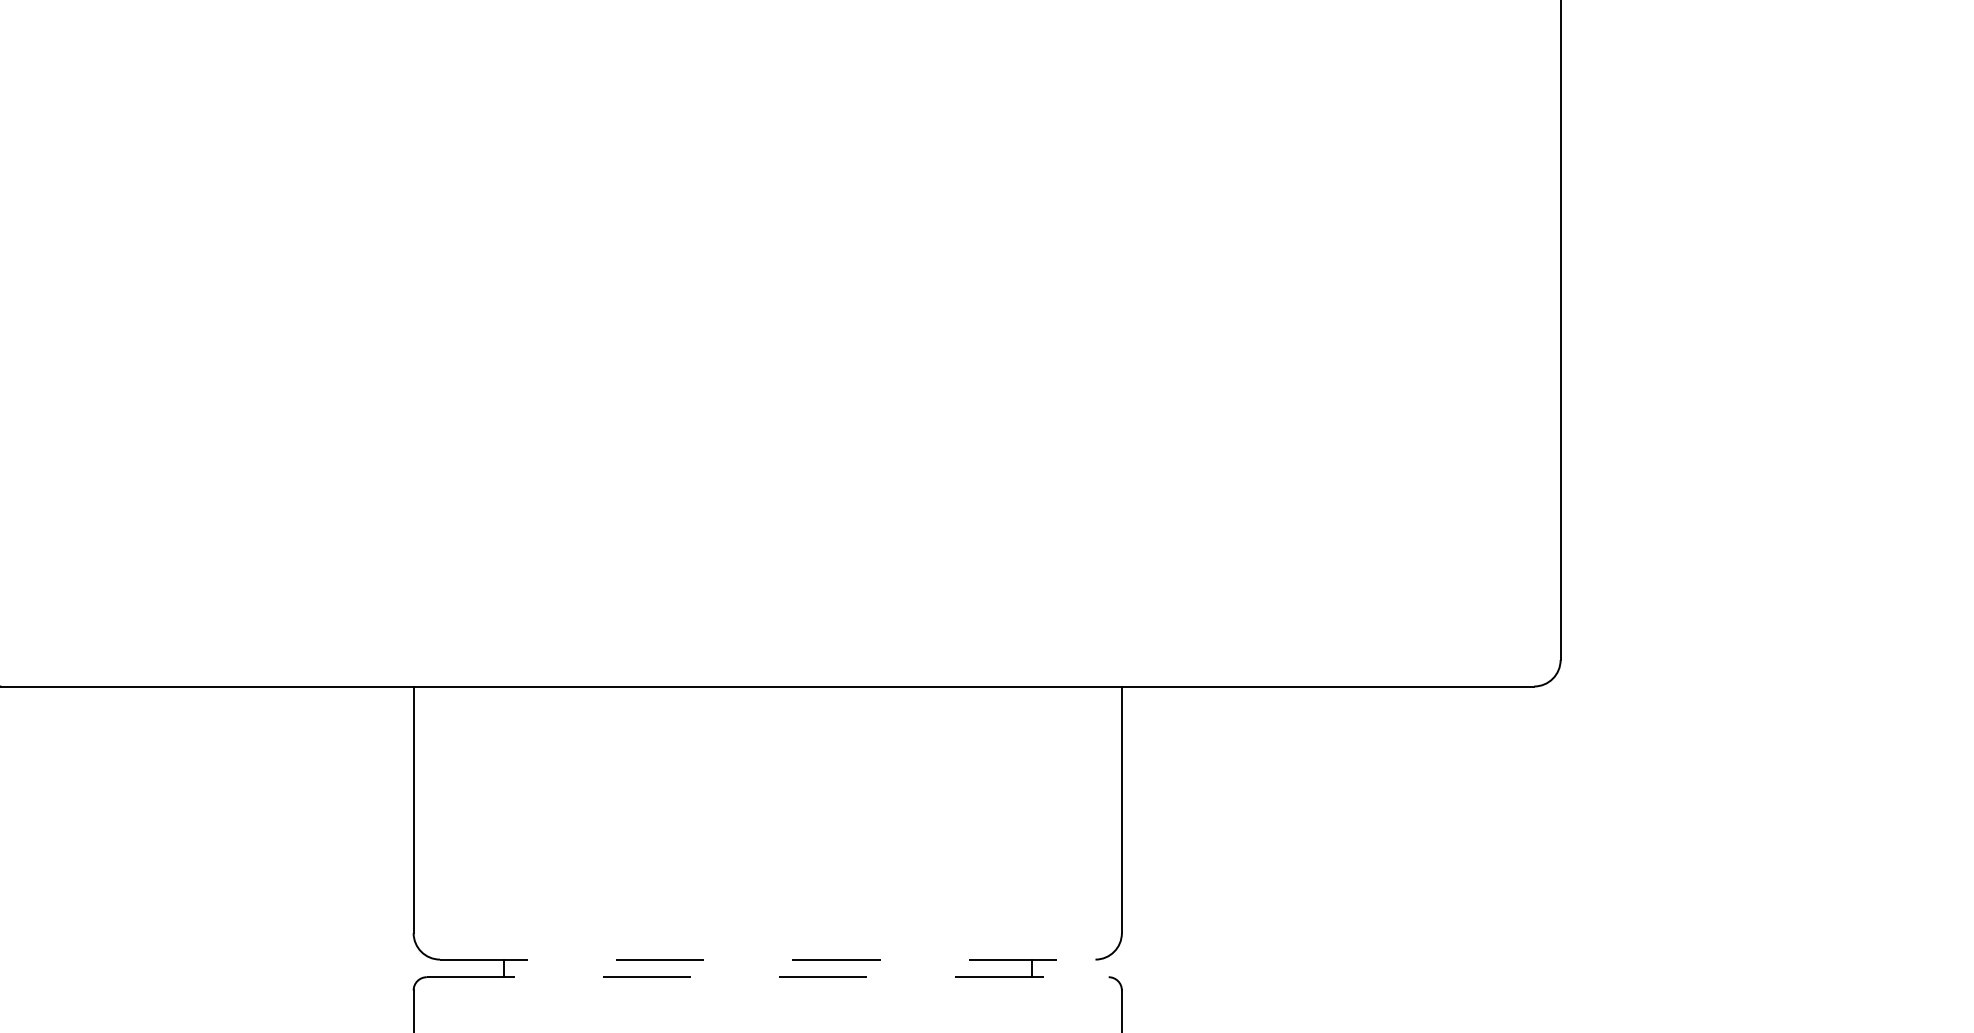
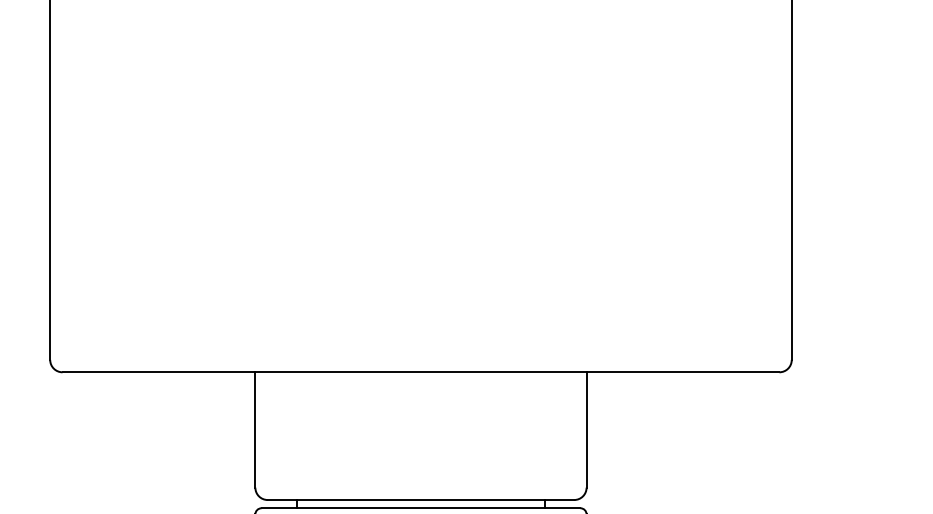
line: (768, 960) -> (421, 500), dashed -> solid
line: (768, 977) -> (421, 508), dashed -> solid

